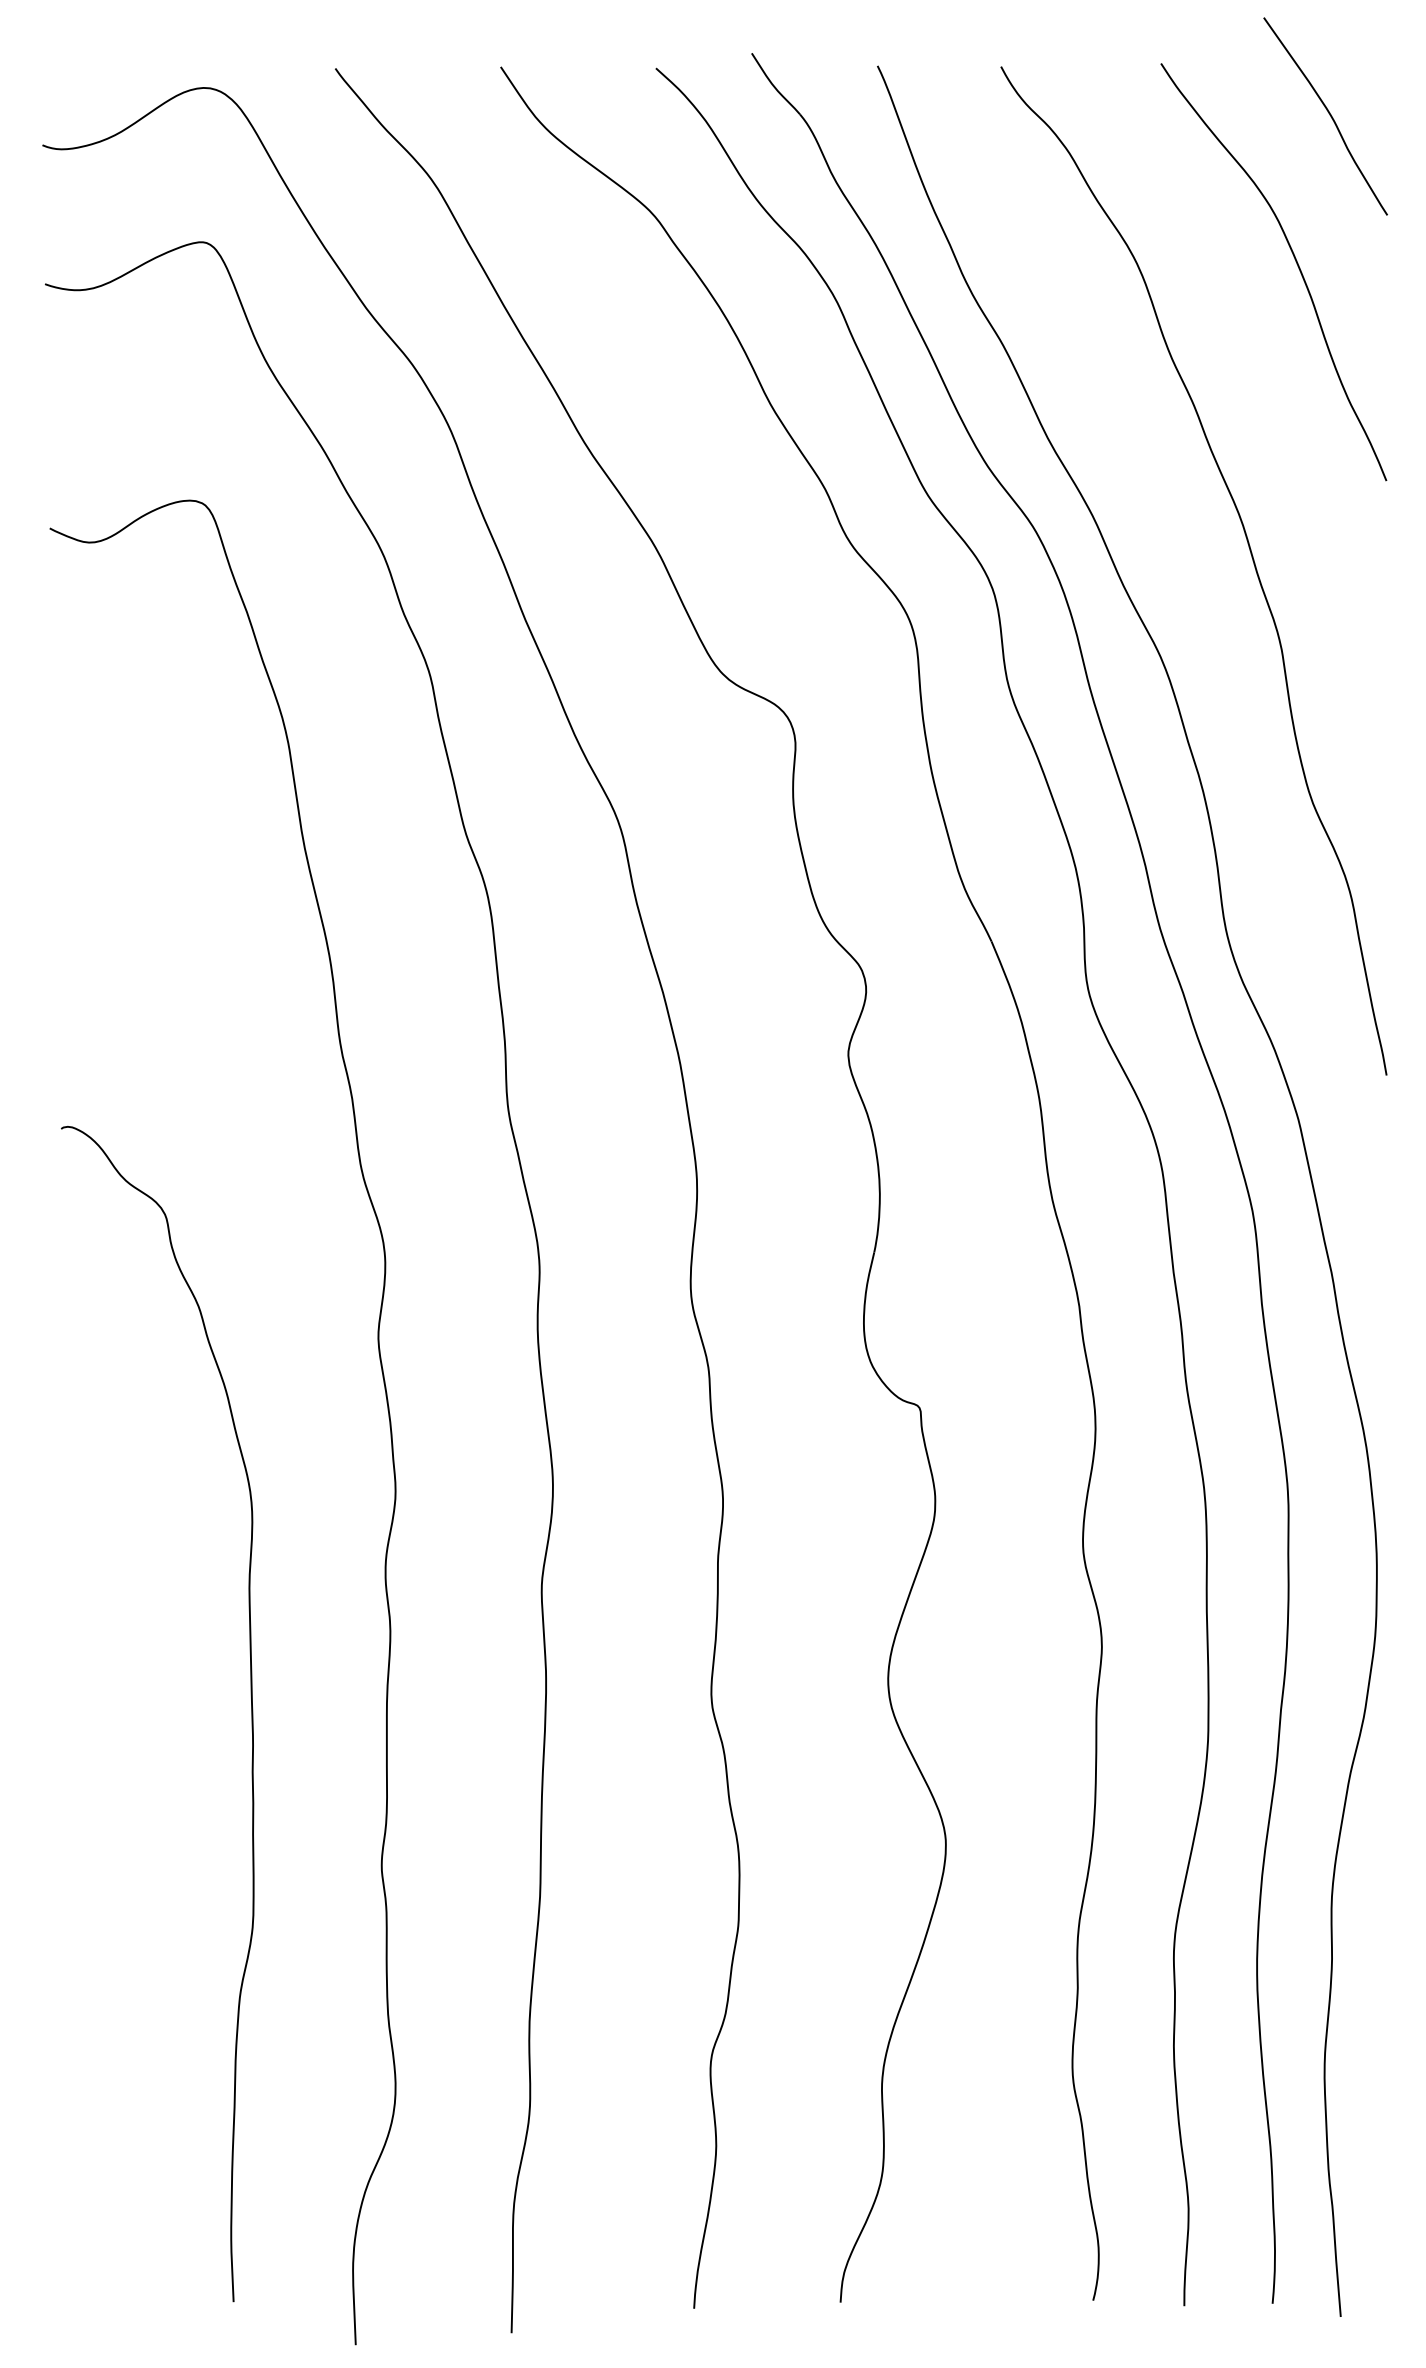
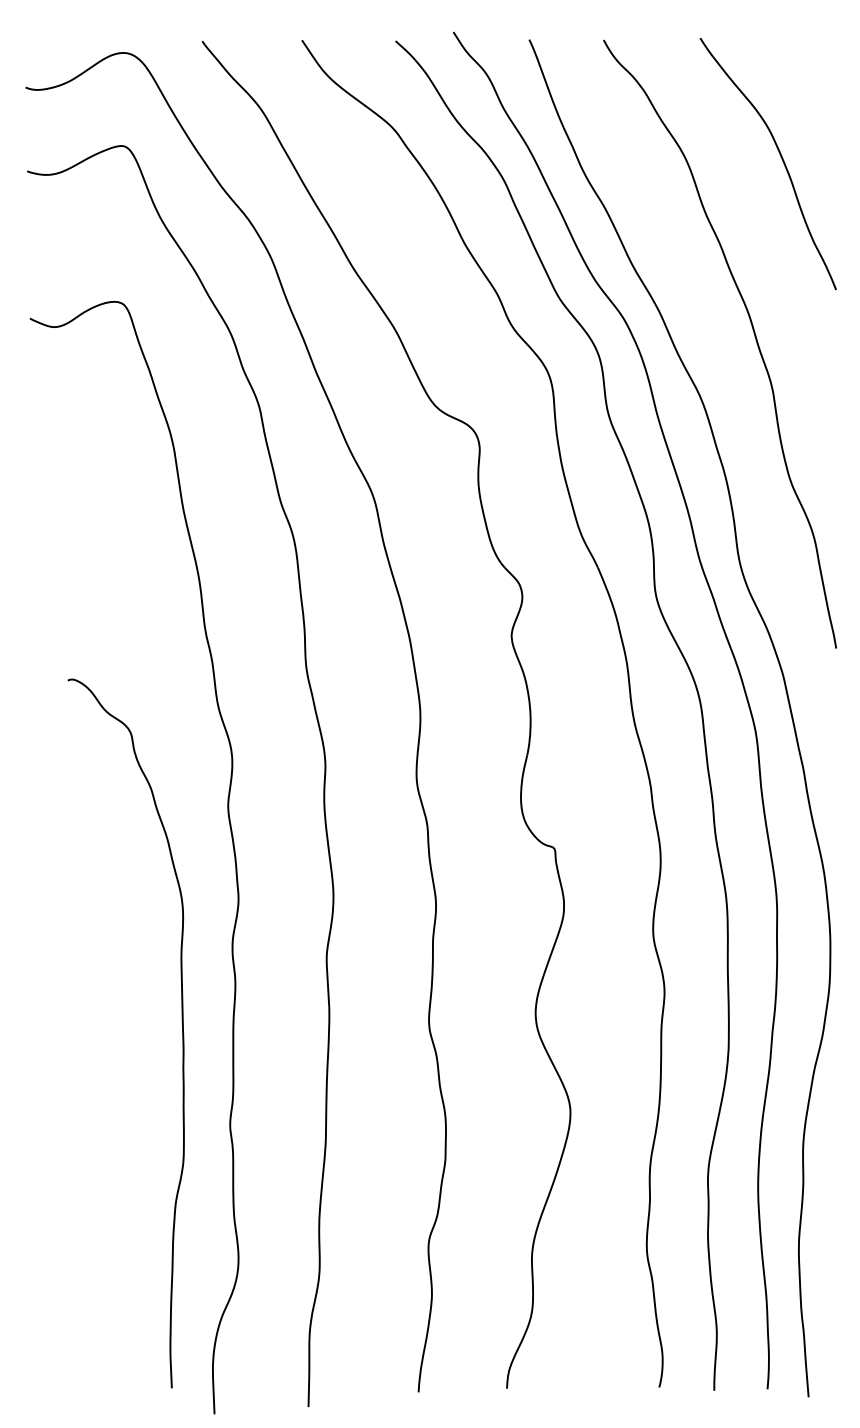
curve: (1327, 113) -> (800, 68), removed
curve: (251, 1713) -> (182, 1033), moved

